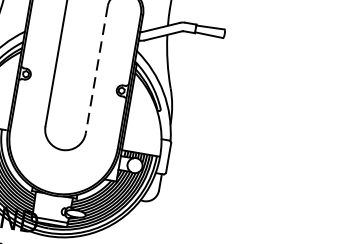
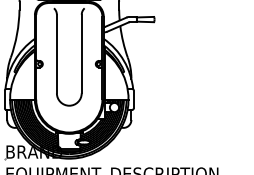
line: (96, 70) -> (81, 54), dashed -> solid

